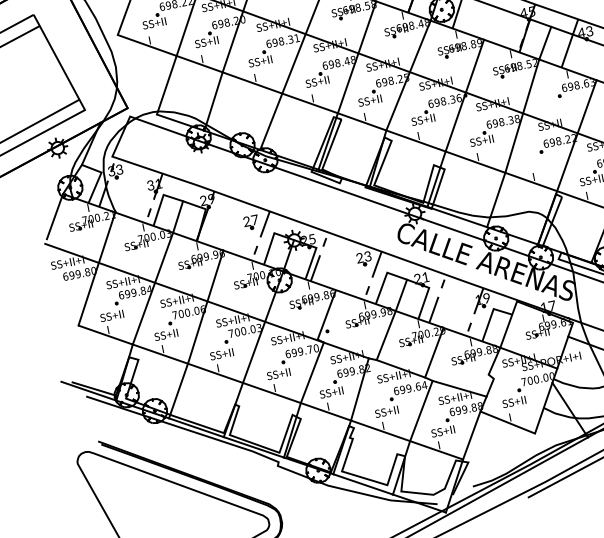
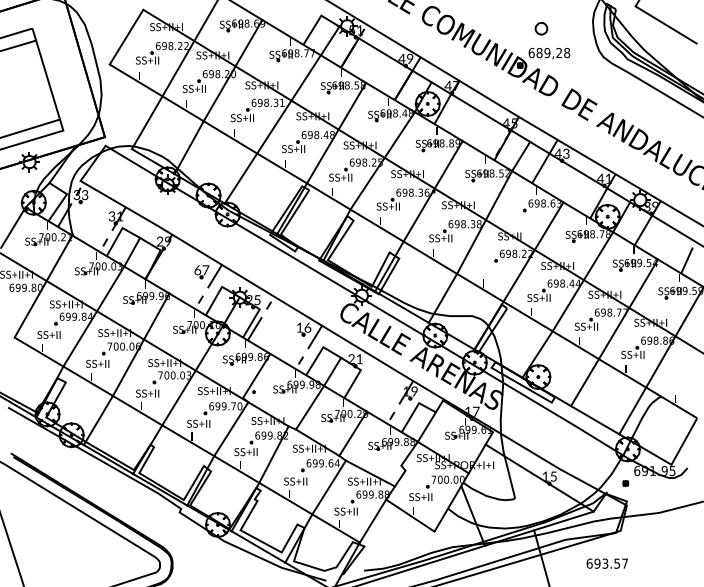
text: (246, 221) -> (197, 270), 27 -> 67
text: (363, 257) -> (303, 327), 23 -> 16
line: (437, 298) -> (366, 381), removed

